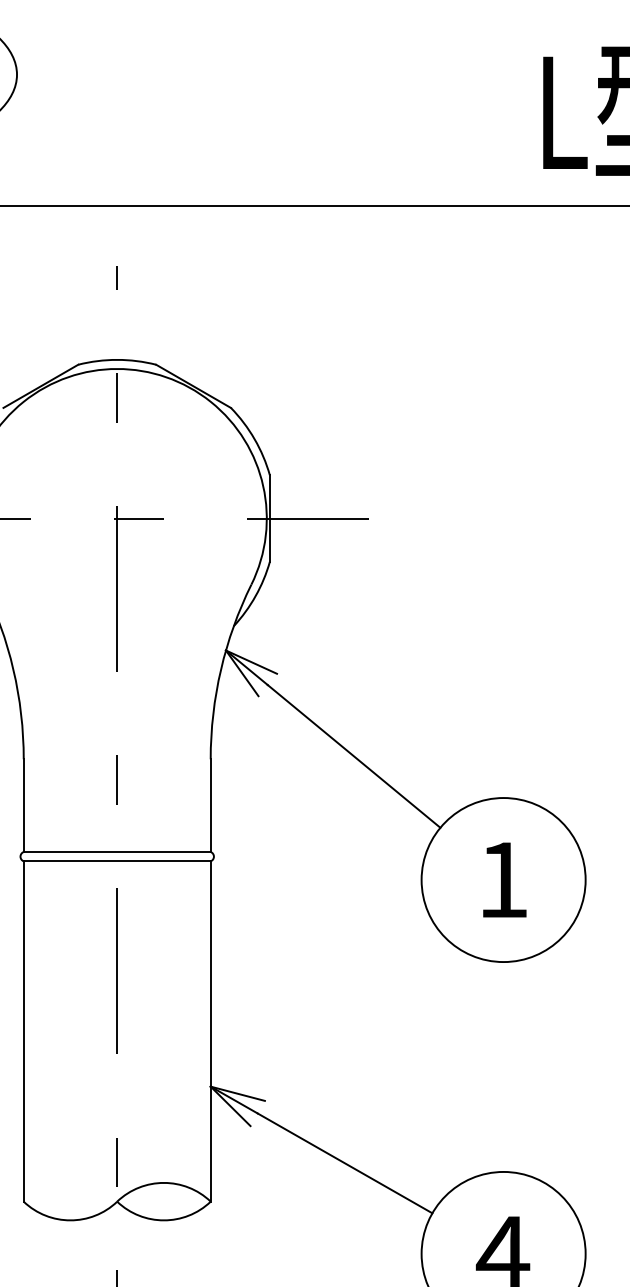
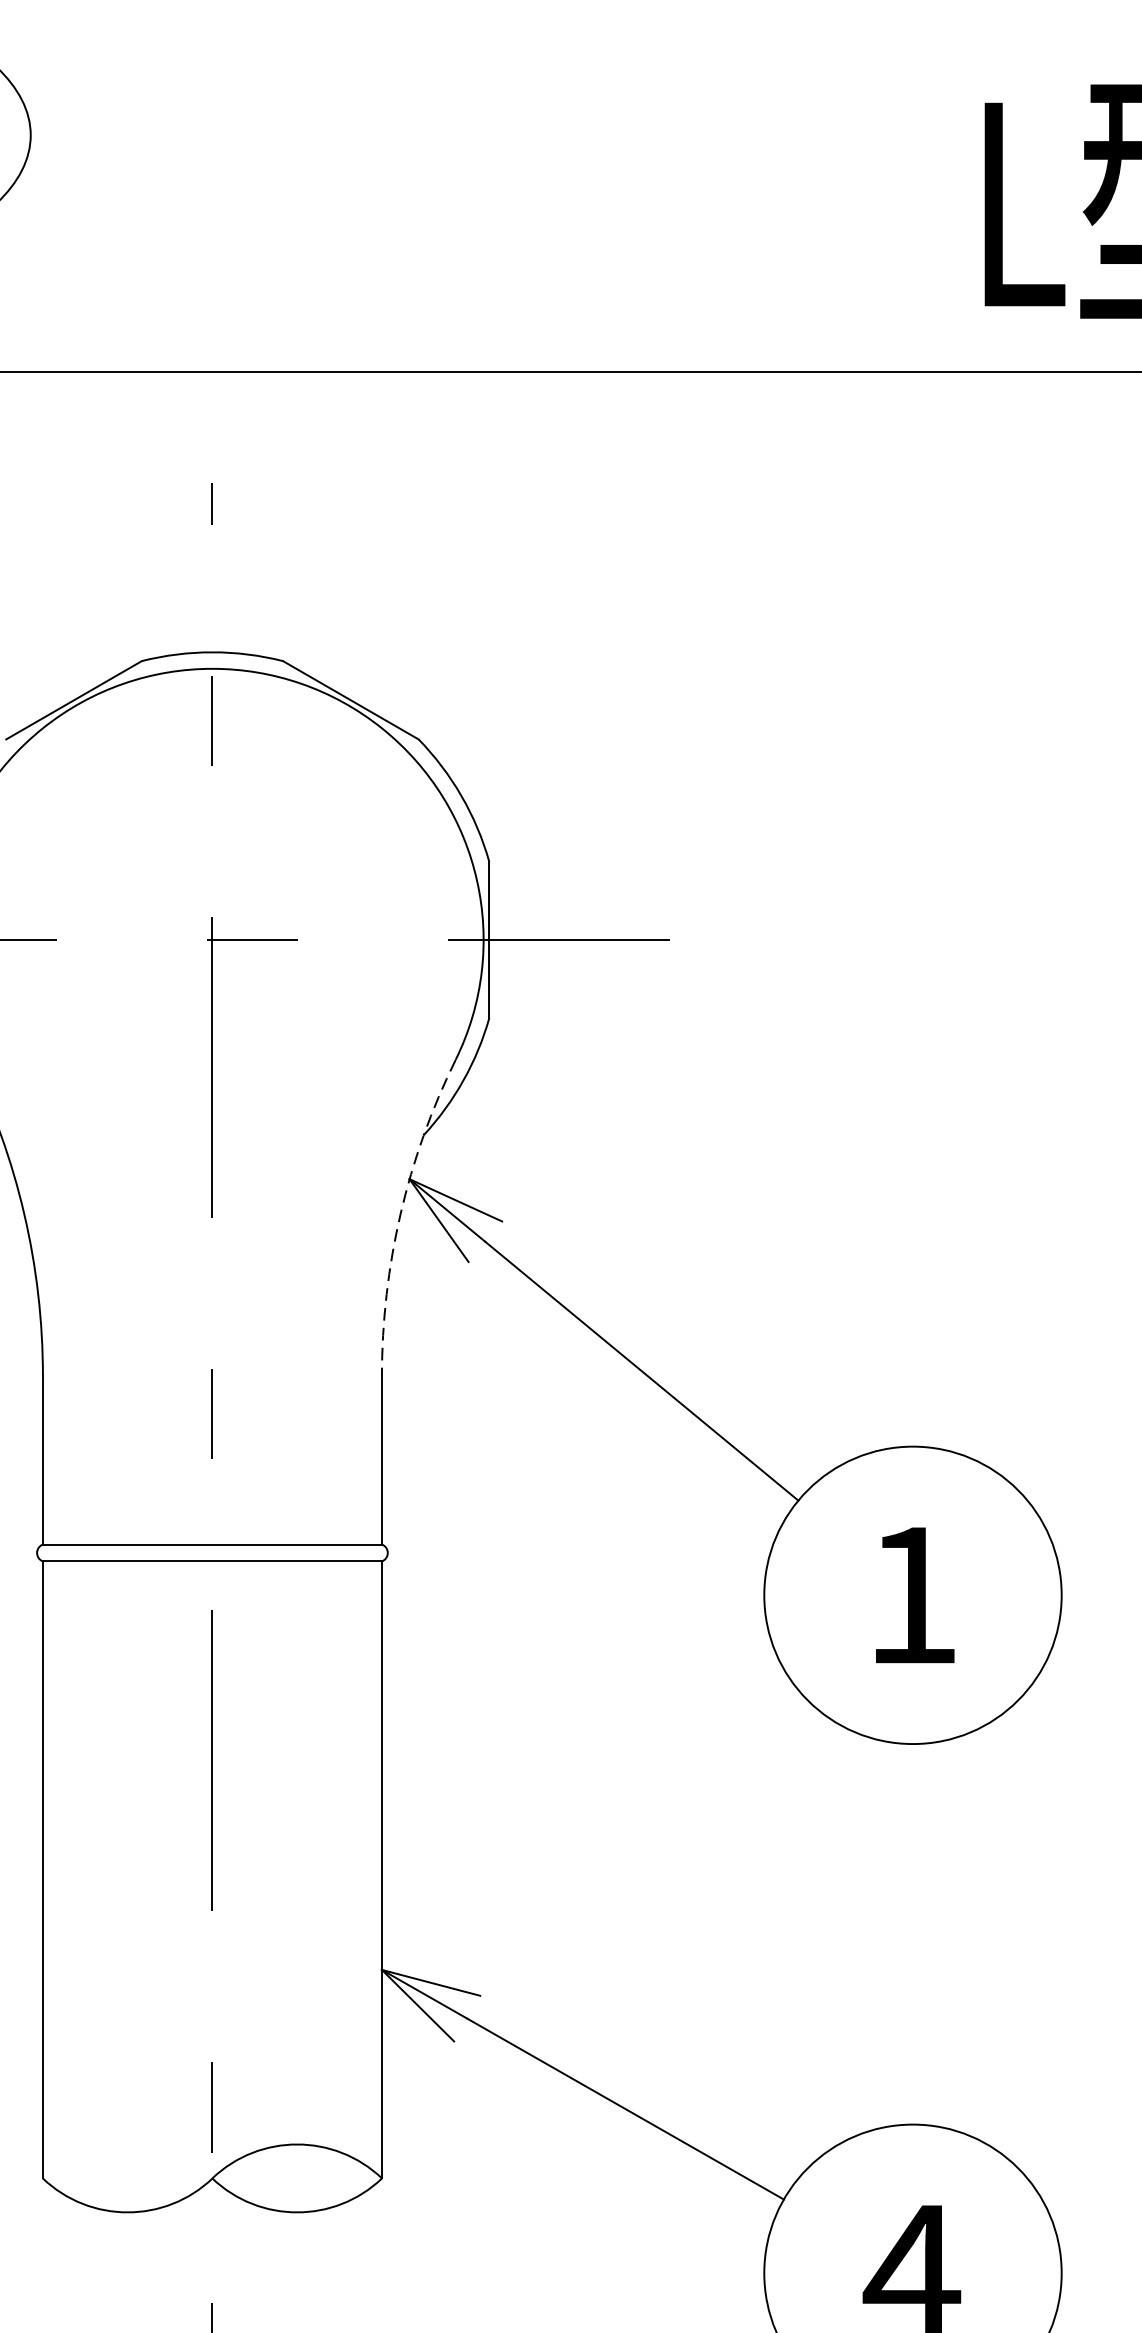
arc: (221, 669) -> (401, 1213), solid -> dashed

